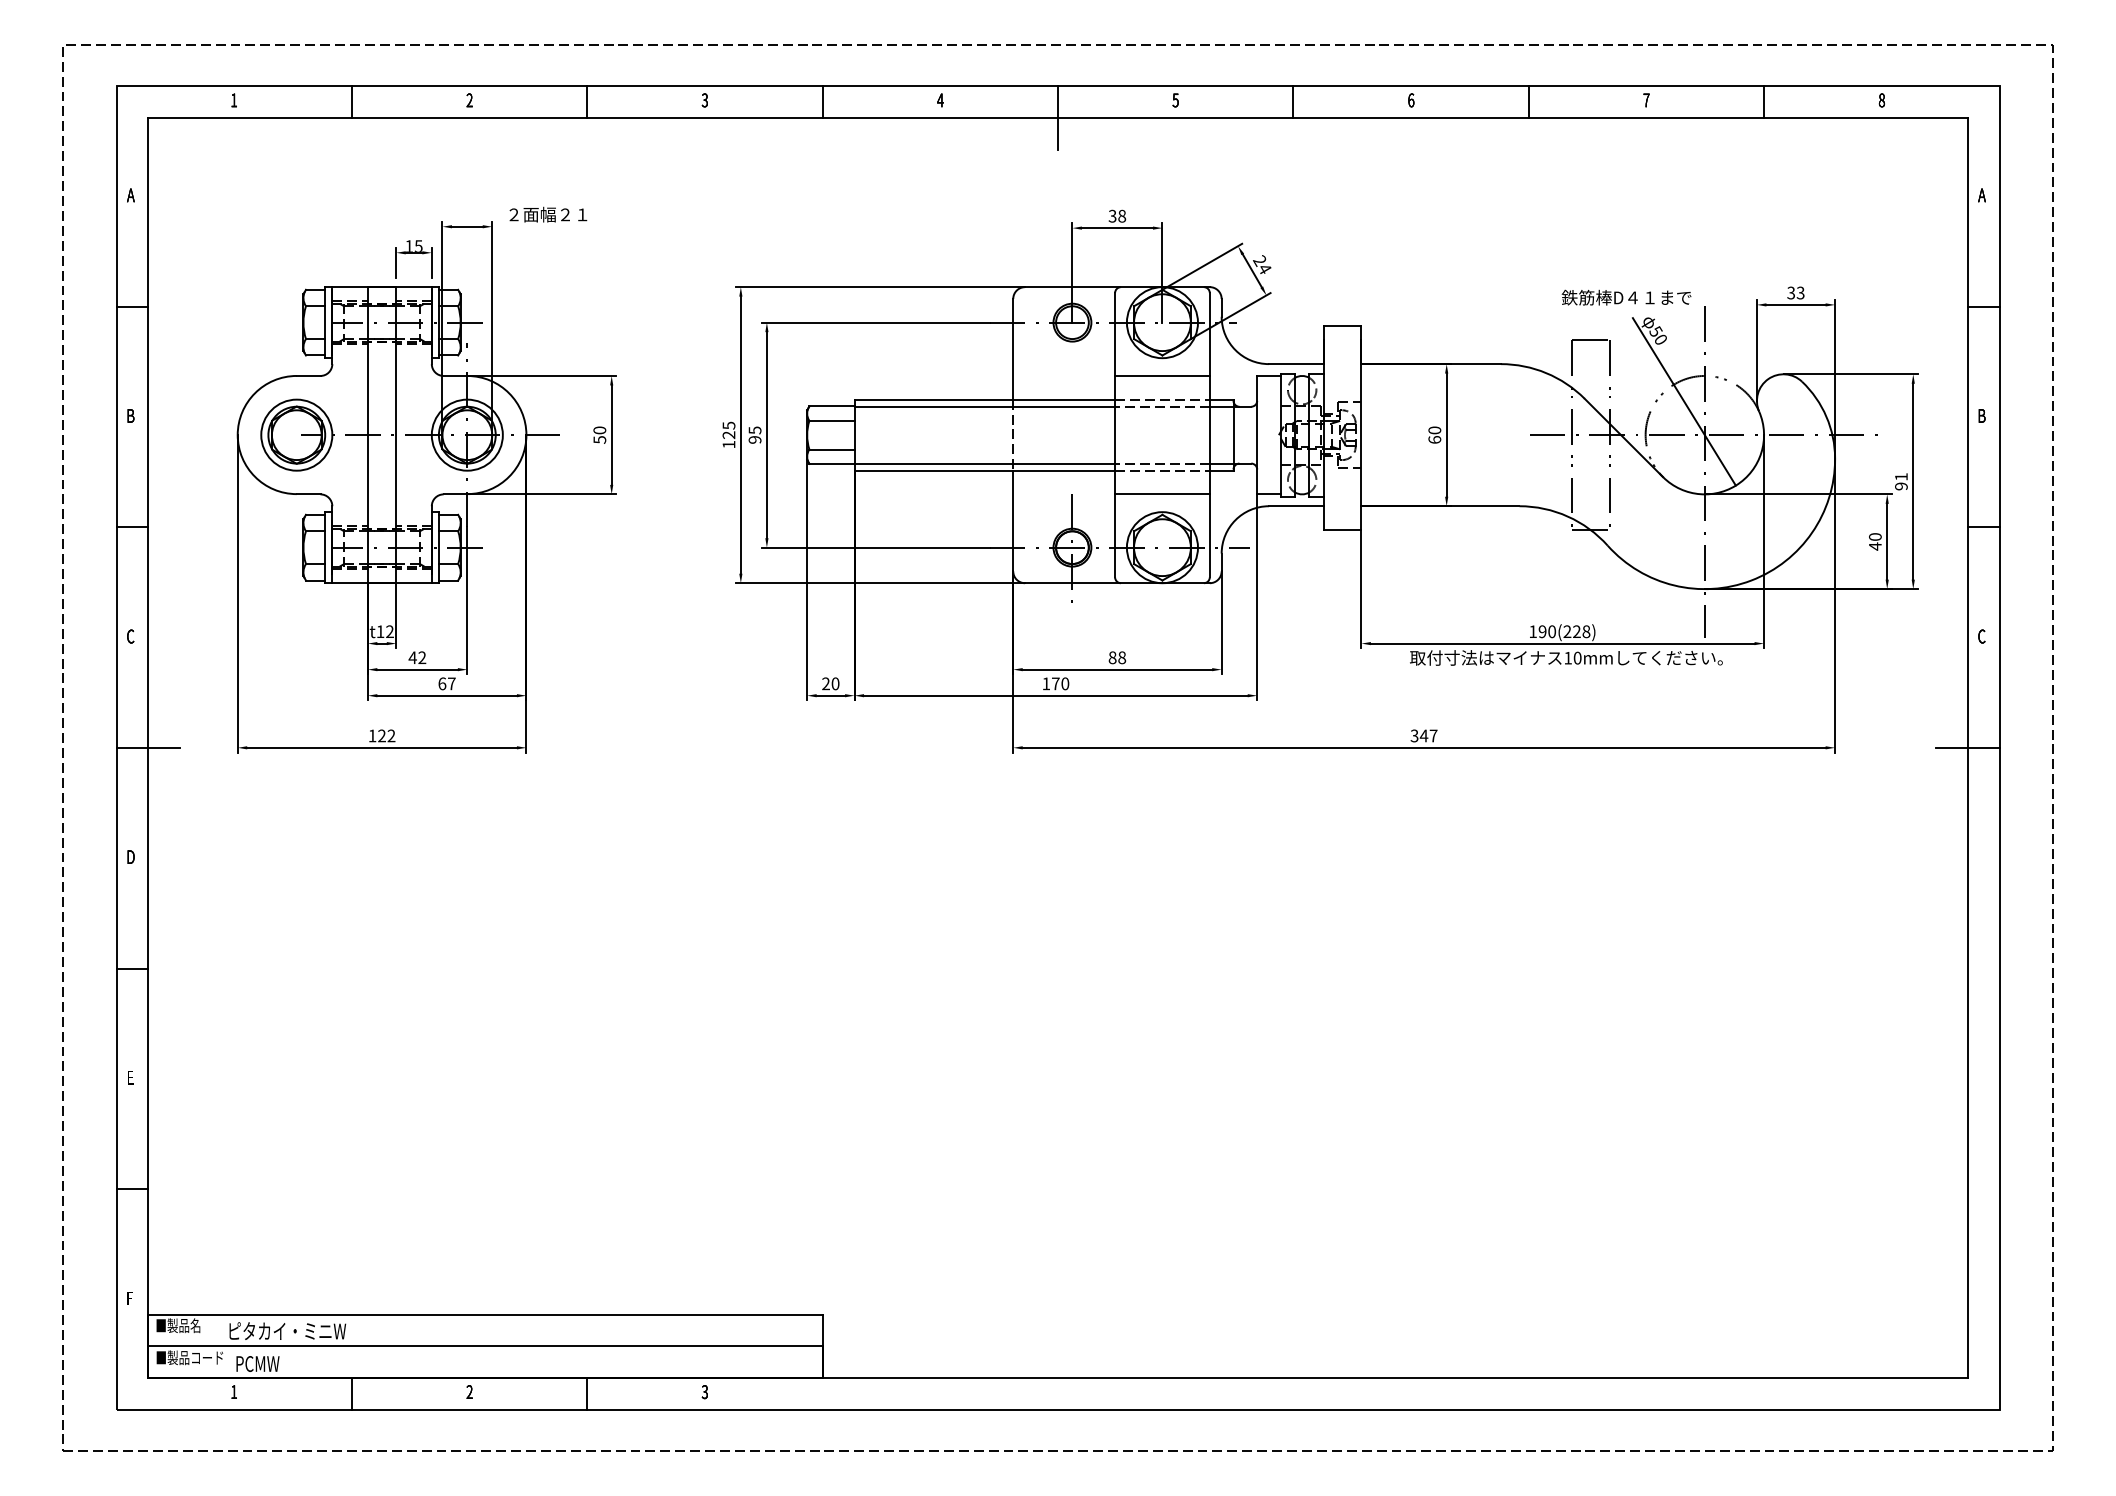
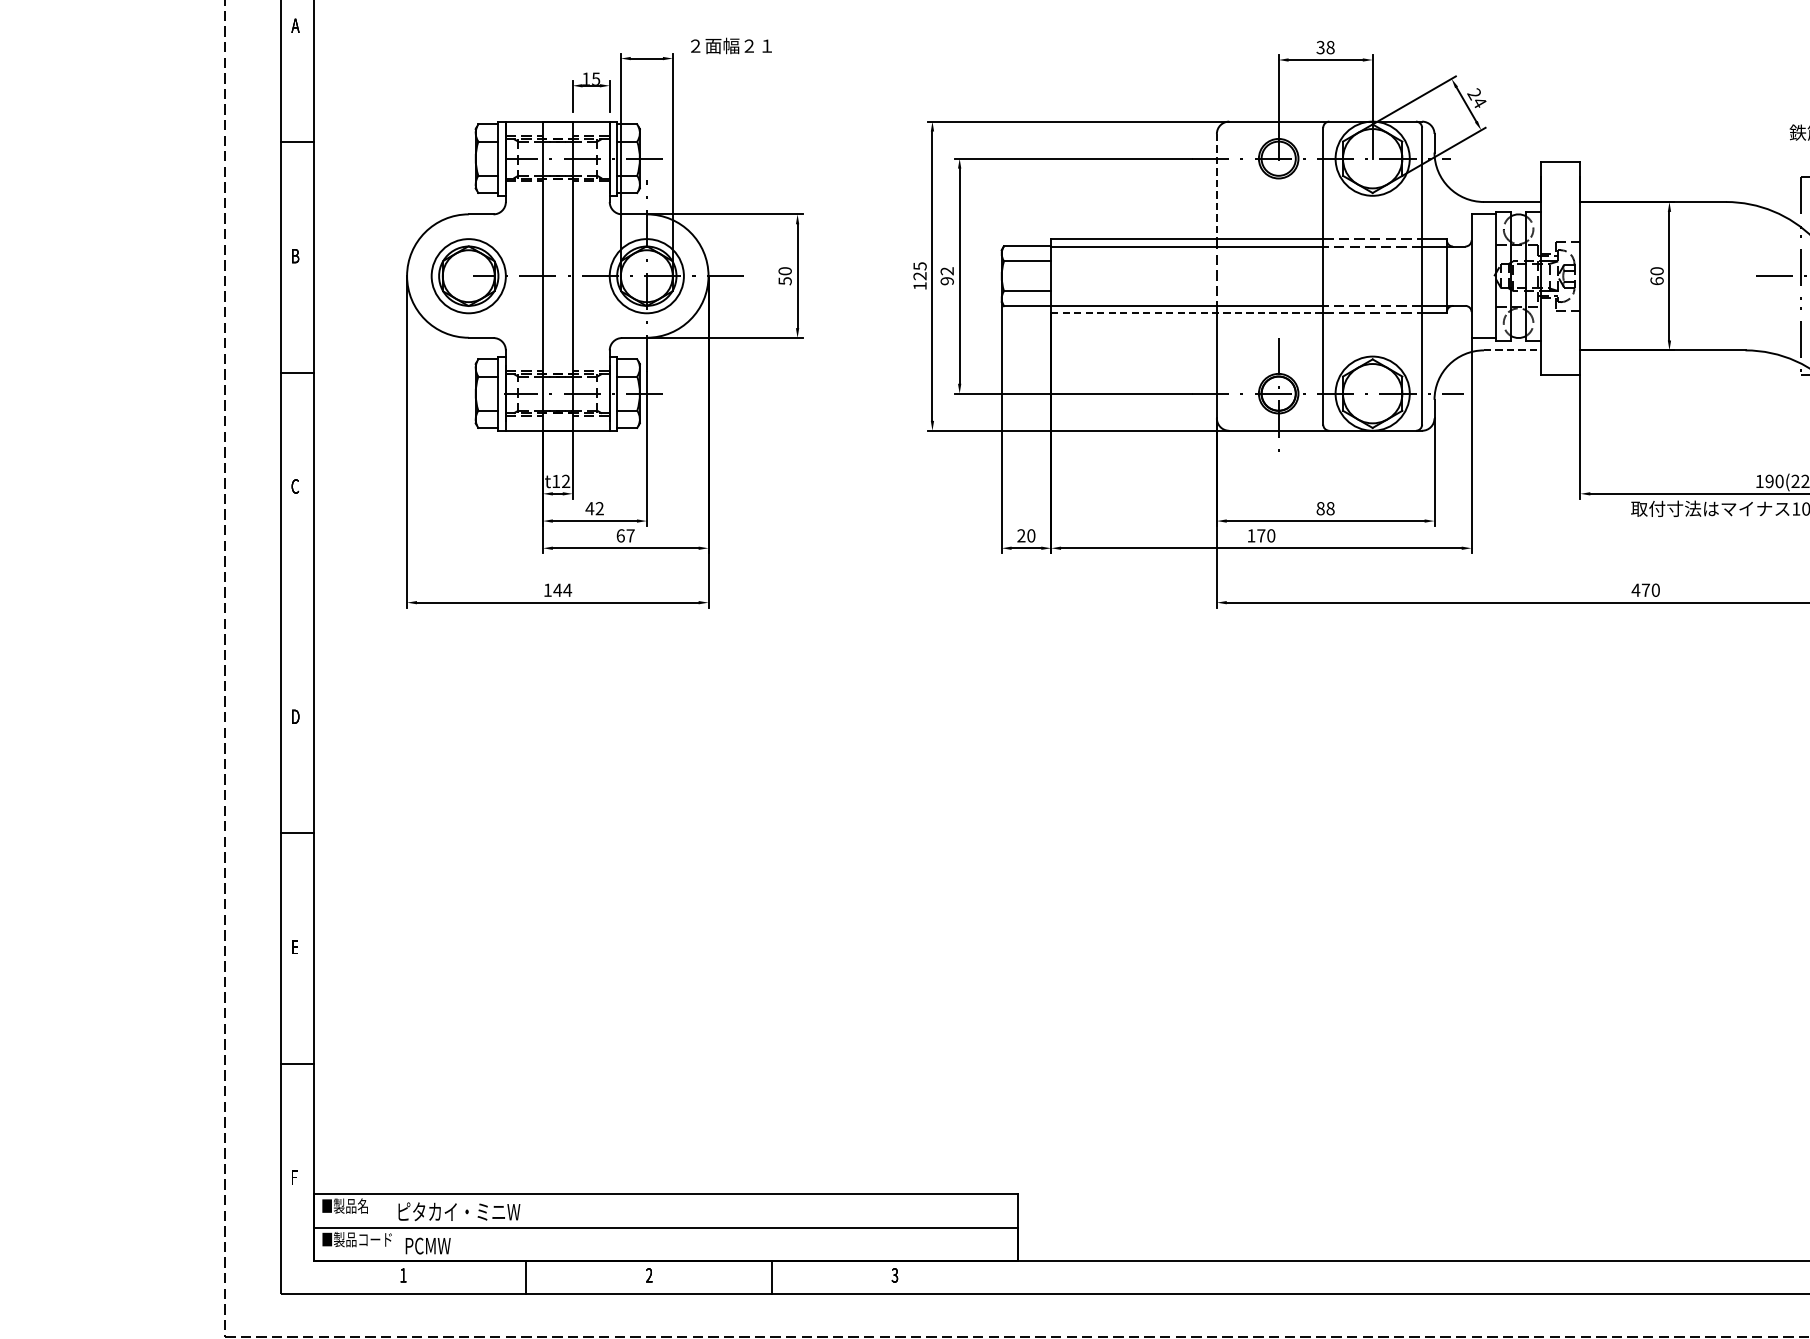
line: (1013, 349) -> (1217, 186), solid -> dashed
line: (1162, 375) -> (1372, 213), removed
text: (754, 430) -> (946, 271), 95 -> 92
line: (985, 470) -> (1187, 313), solid -> dashed
line: (1162, 494) -> (1372, 338), removed
line: (1296, 506) -> (1512, 350), solid -> dashed
text: (386, 735) -> (562, 589), 122 -> 144
text: (1423, 735) -> (1645, 589), 347 -> 470
line: (148, 747) -> (313, 602), removed

